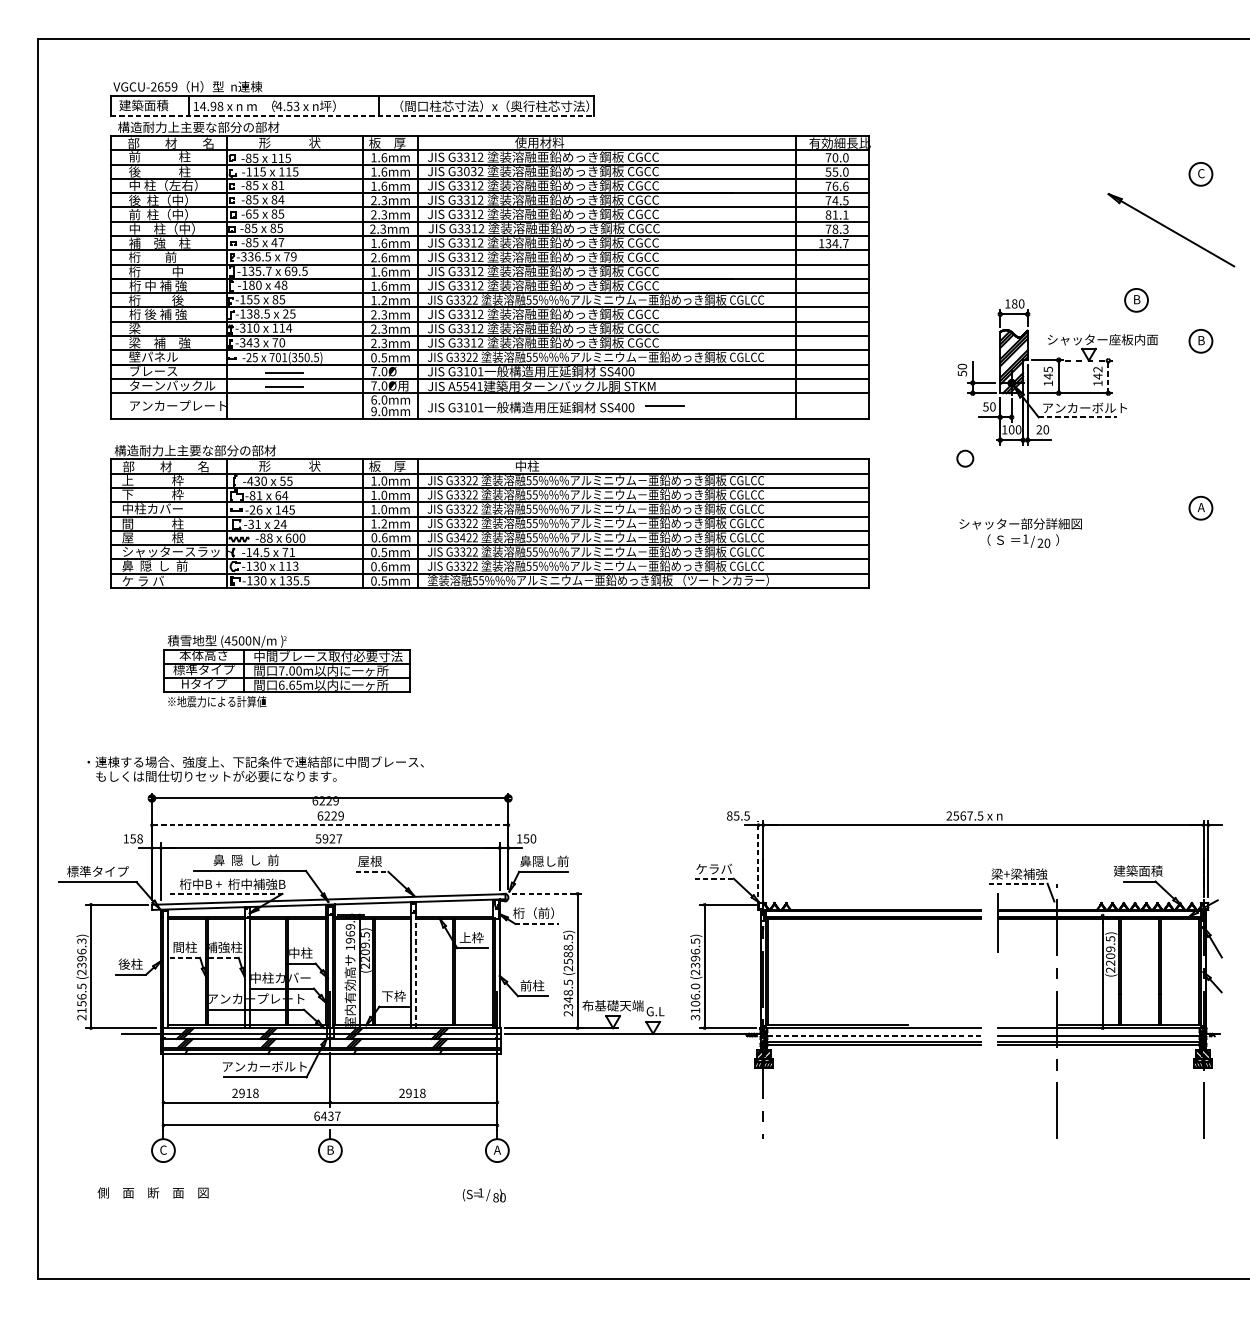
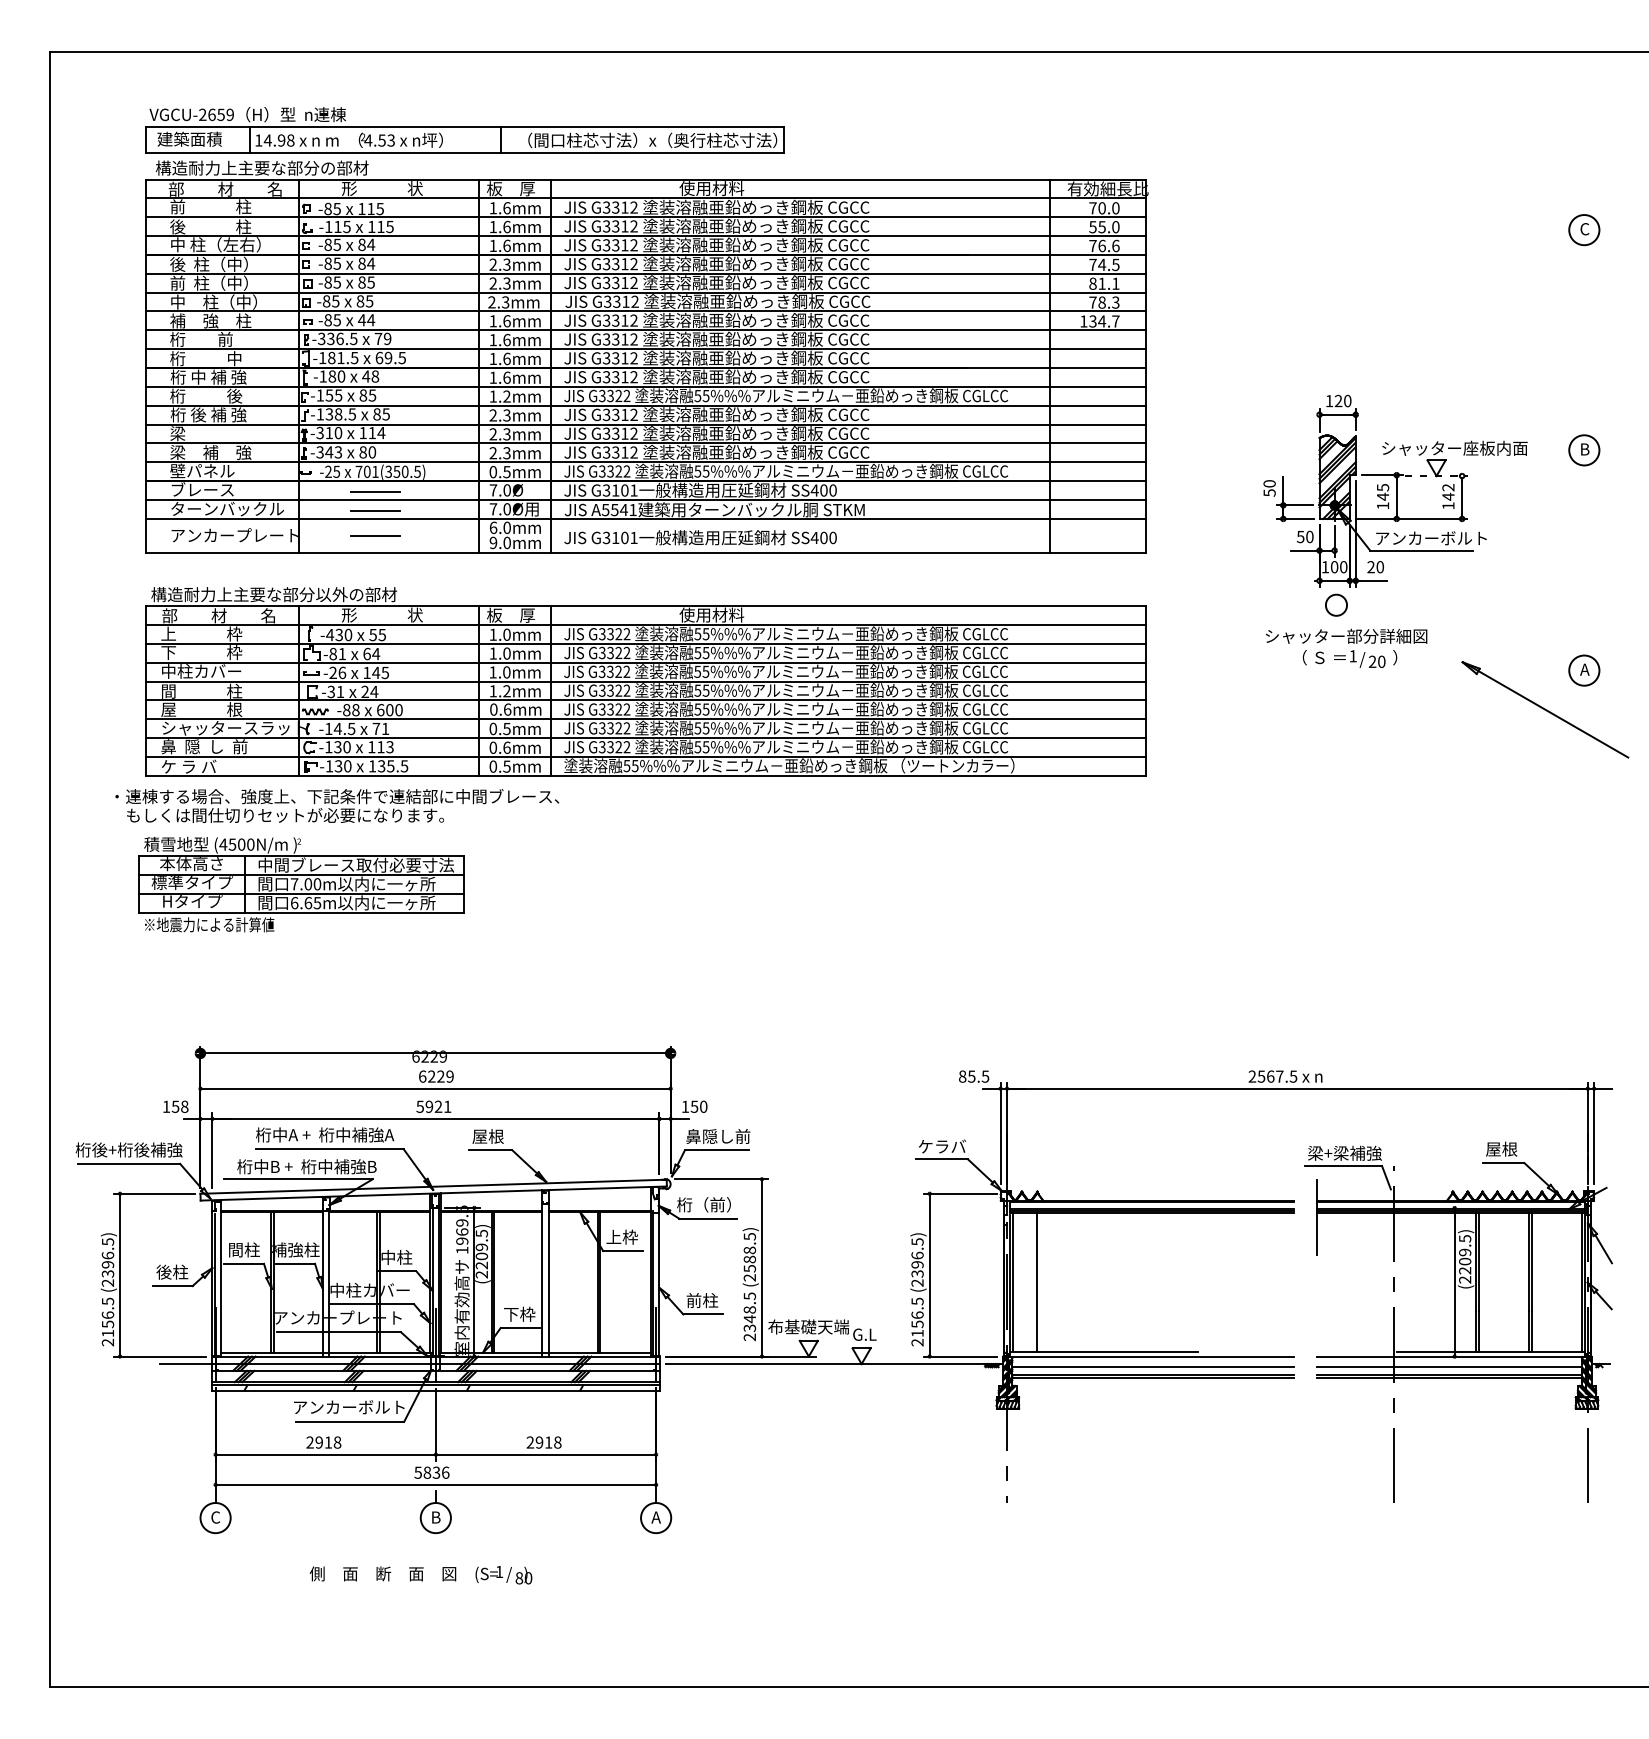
line: (352, 115) -> (464, 152), dashed -> solid
text: (470, 171) -> (620, 226), G3032 -> G3312
text: (281, 185) -> (371, 244), 81 -> 84
text: (248, 214) -> (327, 282), -65 -> -85
part: (1171, 229) -> (1545, 709), moved
text: (281, 242) -> (371, 320), 47 -> 44
text: (374, 257) -> (493, 339), 2.6mm -> 1.6mm
text: (260, 271) -> (343, 358), -135.7 -> -181.5
part: (1136, 300) -> (1499, 396), removed
text: (1014, 304) -> (1338, 401), 180 -> 120
text: (285, 314) -> (376, 414), 25 -> 85
text: (274, 342) -> (362, 452), 70 -> 80
line: (1108, 377) -> (1462, 498), dashed -> solid
line: (665, 405) -> (375, 535), moved
line: (1077, 417) -> (1421, 550), dashed -> solid
text: (270, 450) -> (356, 594), 構造耐力上主要な部分の部材 -> 構造耐力上主要な部分以外の部材
circle: (965, 458) -> (1336, 604), moved
text: (539, 465) -> (711, 614), 中柱 -> 使用材料
text: (1020, 532) -> (1346, 647), moved
text: (462, 537) -> (610, 709), G3422 -> G3322
part: (286, 671) -> (301, 884), moved
text: (255, 768) -> (337, 805), moved
line: (330, 825) -> (435, 1088), dashed -> solid
text: (339, 838) -> (447, 1106), 5927 -> 5921
text: (246, 859) -> (325, 1134), 鼻  隠  し  前 -> 桁中A +  桁中補強A
line: (758, 859) -> (1000, 1133), dashed -> solid
text: (1138, 870) -> (1501, 1148), 建築面積 -> 屋根
text: (97, 871) -> (128, 1149), 標準タイプ -> 桁後+桁後補強
line: (371, 871) -> (490, 1150), dashed -> solid
line: (714, 878) -> (942, 1159), dashed -> solid
line: (1018, 884) -> (1343, 1166), dashed -> solid
line: (226, 893) -> (298, 1179), dashed -> solid
line: (547, 893) -> (722, 1179), dashed -> solid
line: (537, 923) -> (708, 1218), dashed -> solid
text: (81, 940) -> (107, 1241), (2396.3) -> (2396.5)
line: (185, 957) -> (244, 1263), dashed -> solid
line: (224, 957) -> (295, 1263), dashed -> solid
line: (415, 970) -> (548, 1280), dashed -> solid
line: (785, 972) -> (1036, 1282), added
text: (695, 1001) -> (917, 1321), 3106.0 -> 2156.5
line: (874, 1036) -> (1153, 1367), dashed -> solid
text: (327, 1116) -> (431, 1472), 6437 -> 5836
text: (152, 1192) -> (382, 1573), moved
text: (484, 1195) -> (503, 1575), moved

